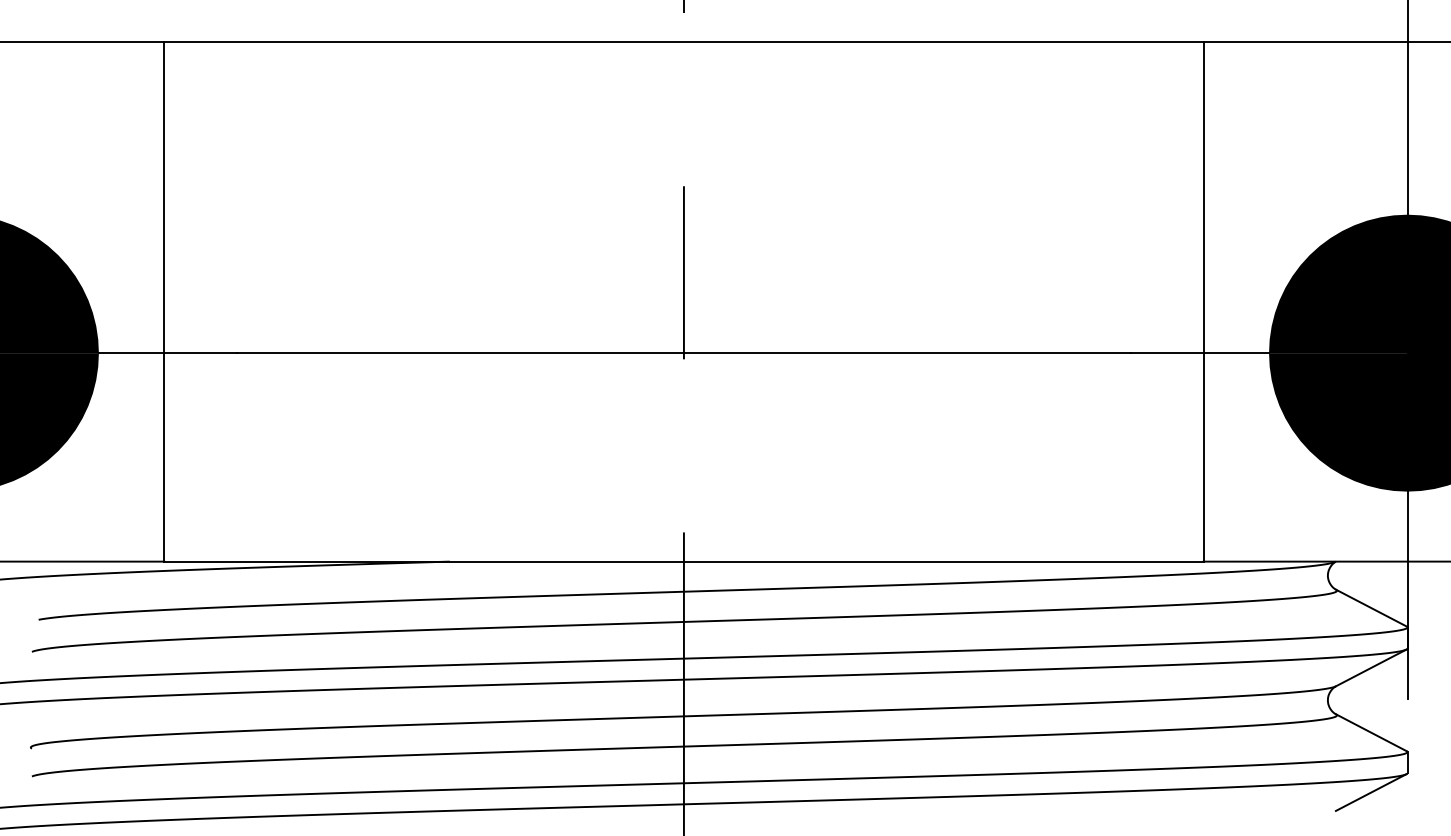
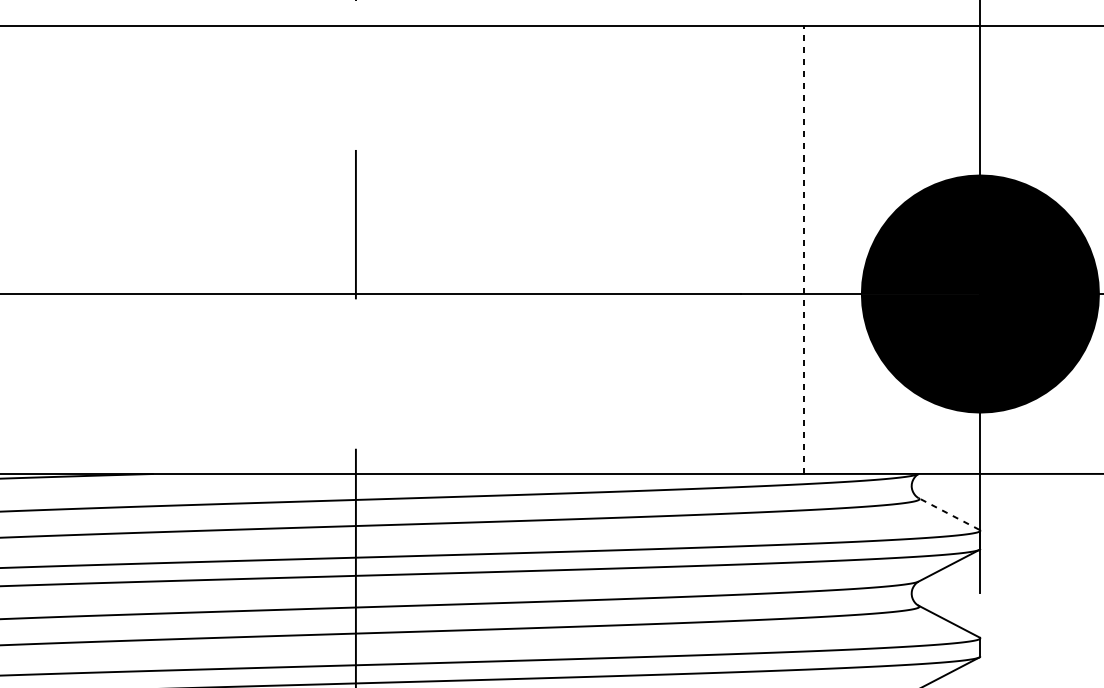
line: (1203, 302) -> (804, 250), solid -> dashed
line: (1371, 607) -> (949, 513), solid -> dashed

